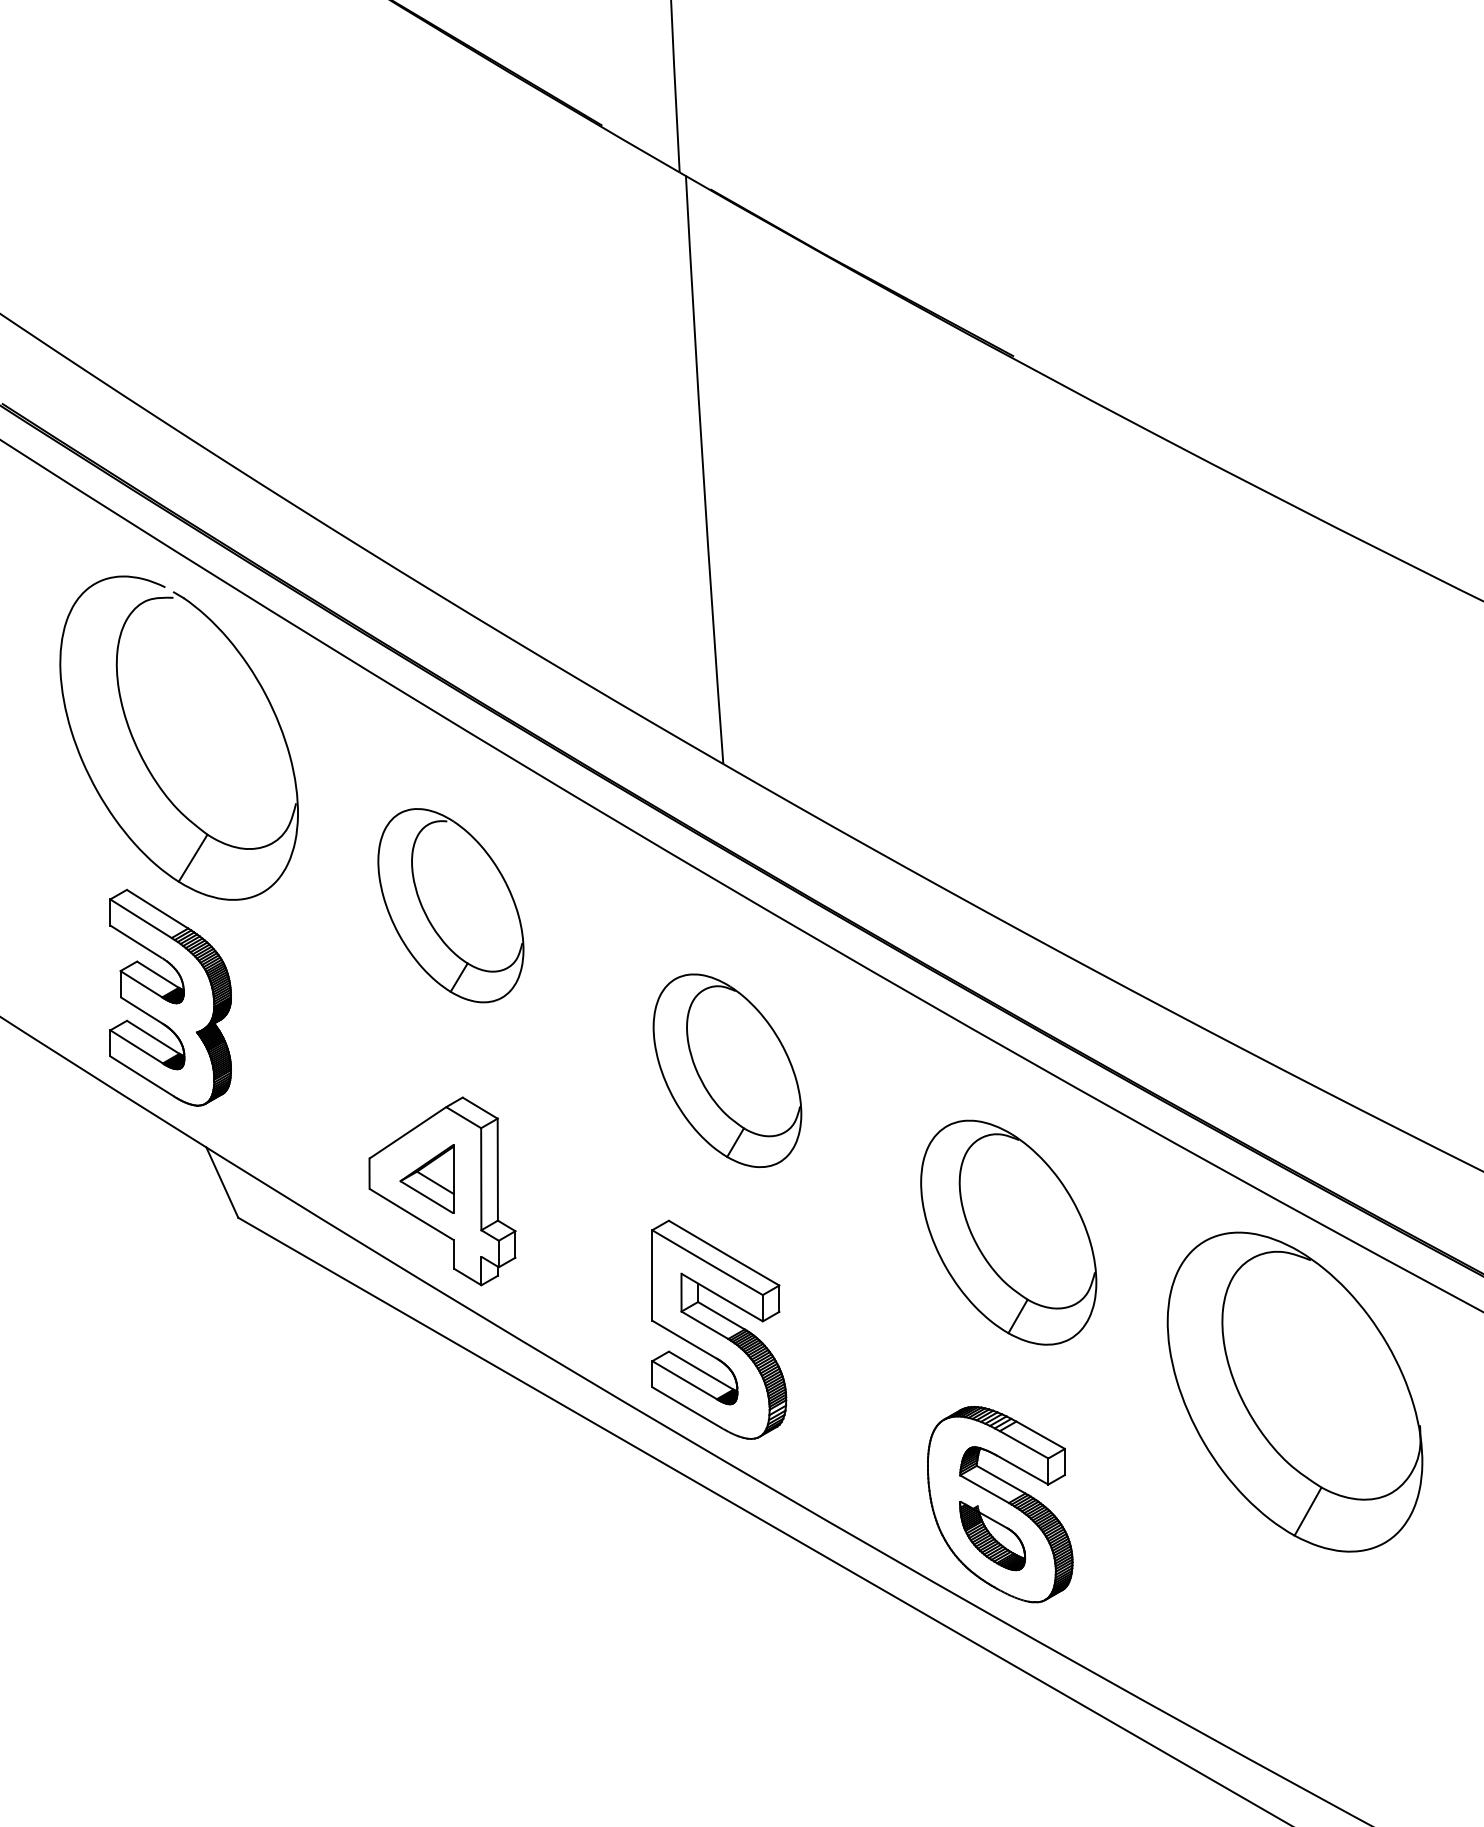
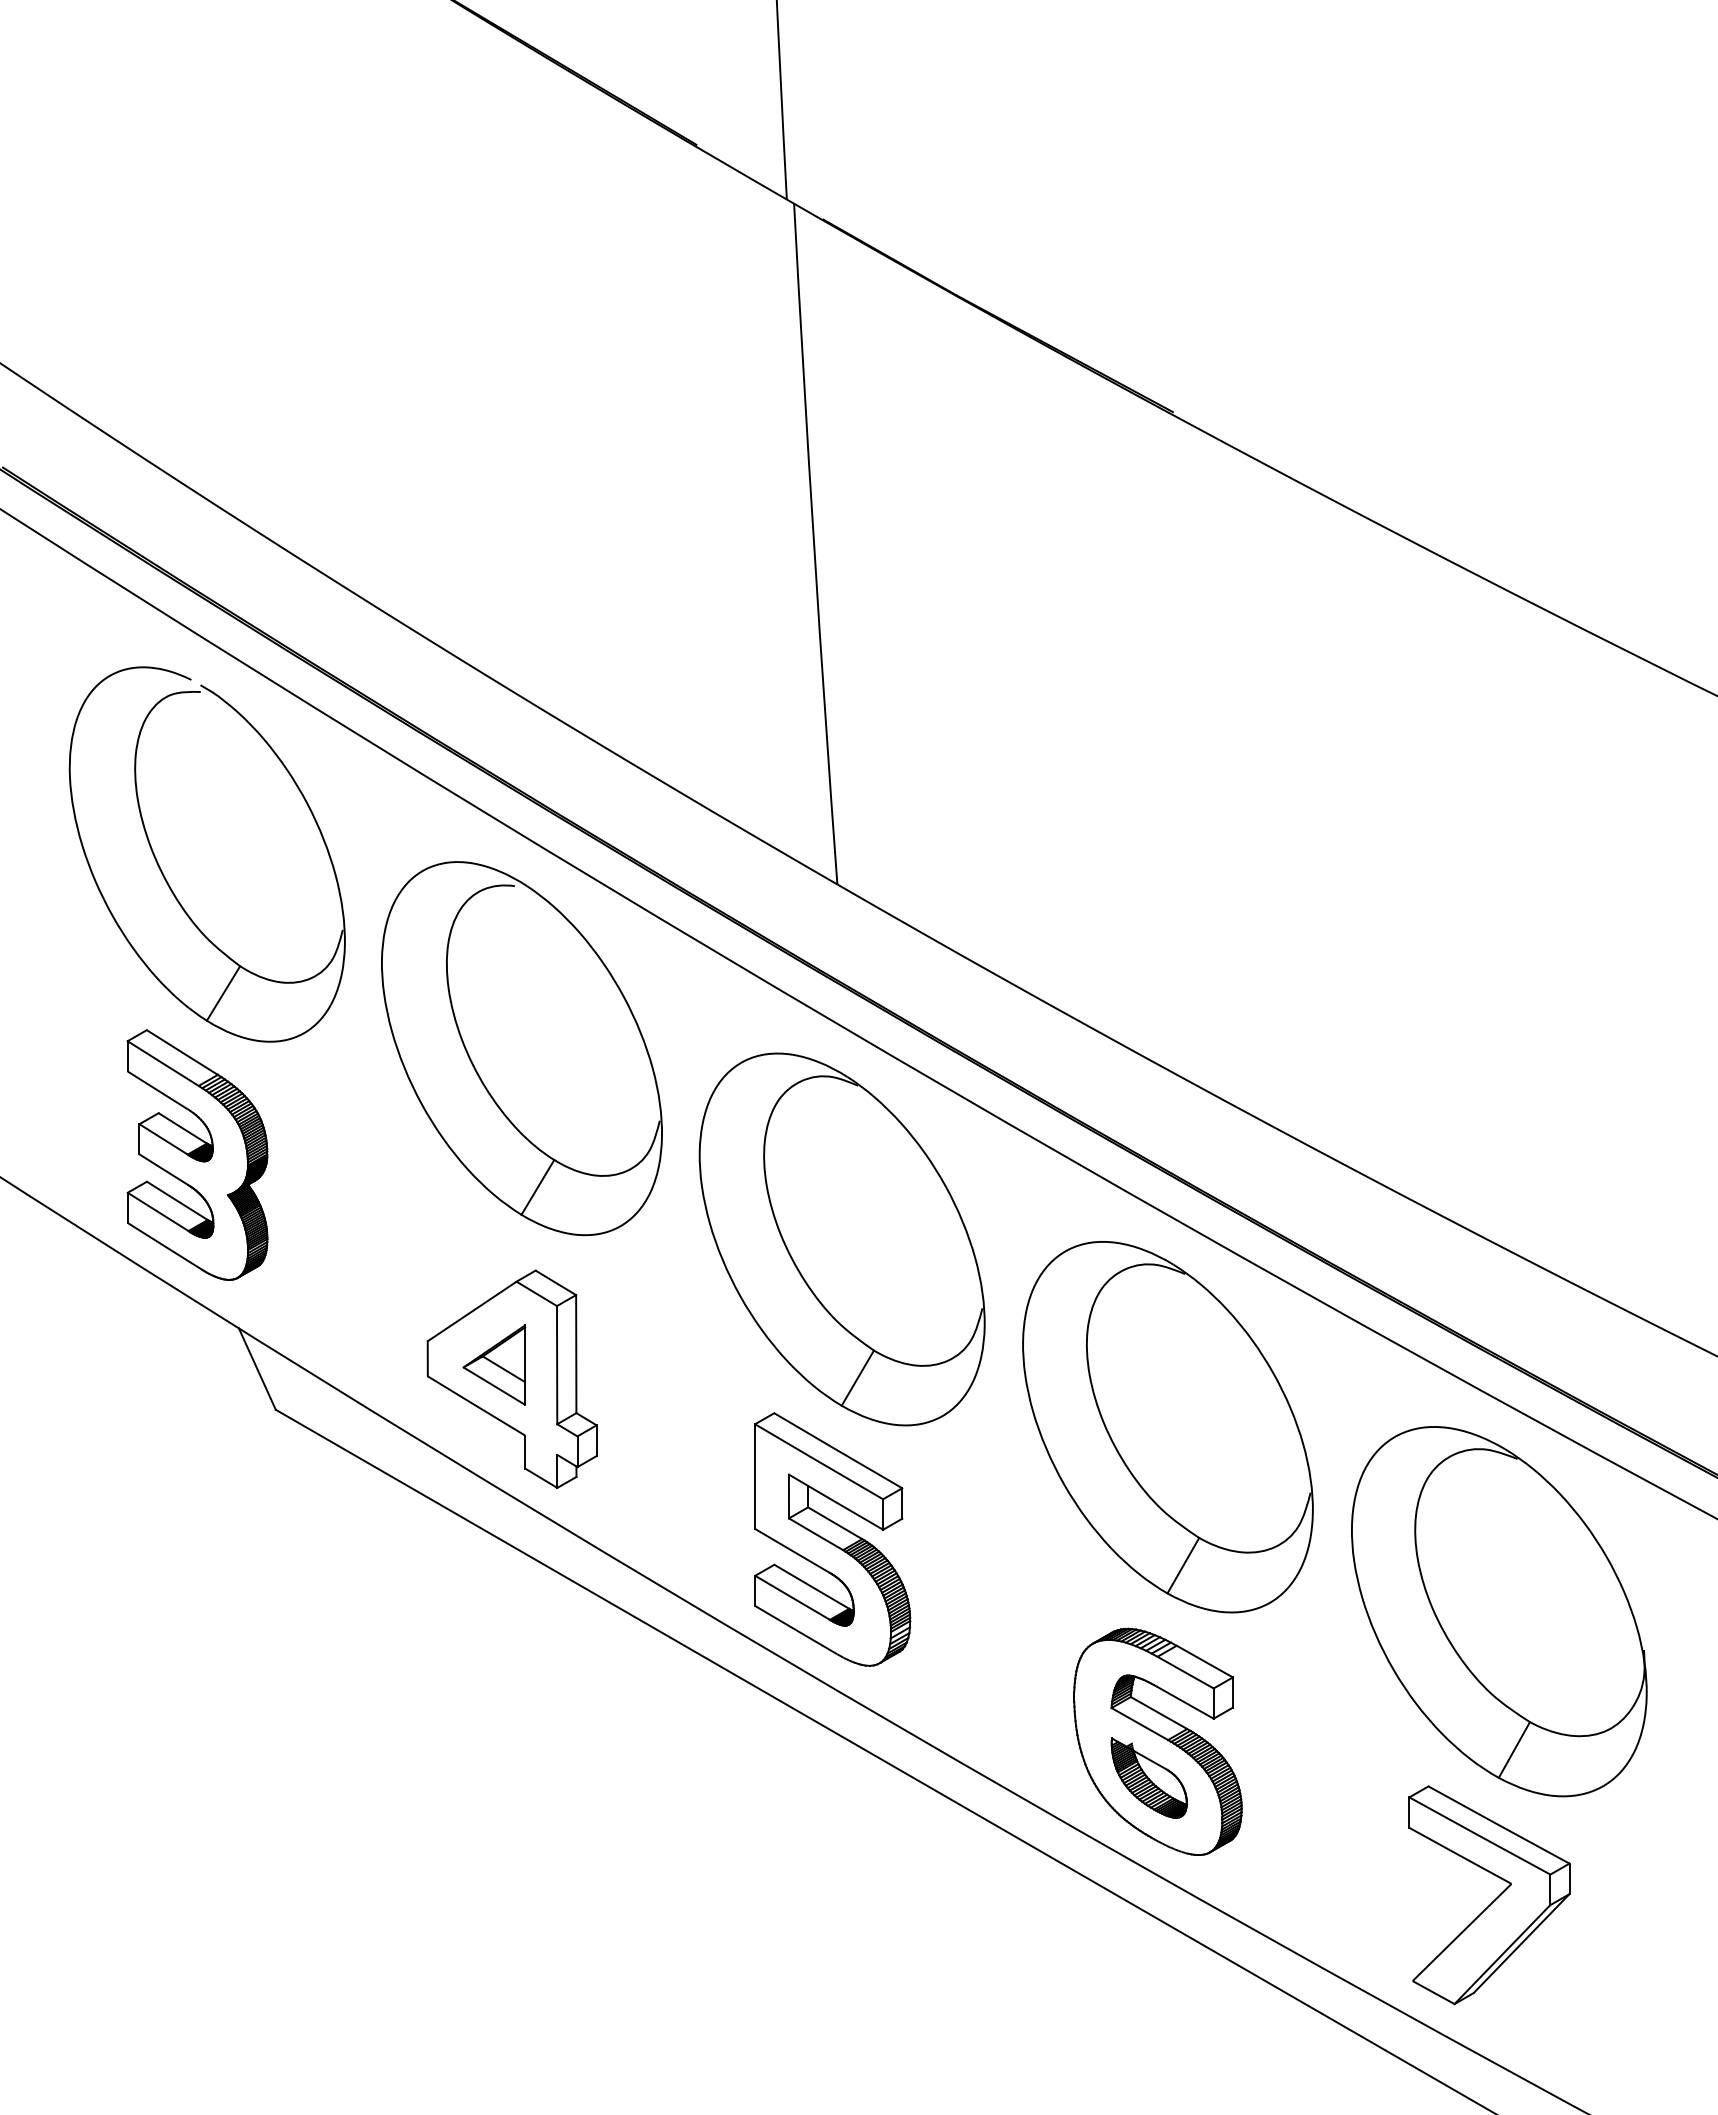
part: (450, 905) -> (521, 1048), size x1.67
part: (727, 1070) -> (842, 1239), size x1.67
part: (1008, 1232) -> (1167, 1426), size x1.43
part: (1286, 1637) -> (1489, 1895), added

